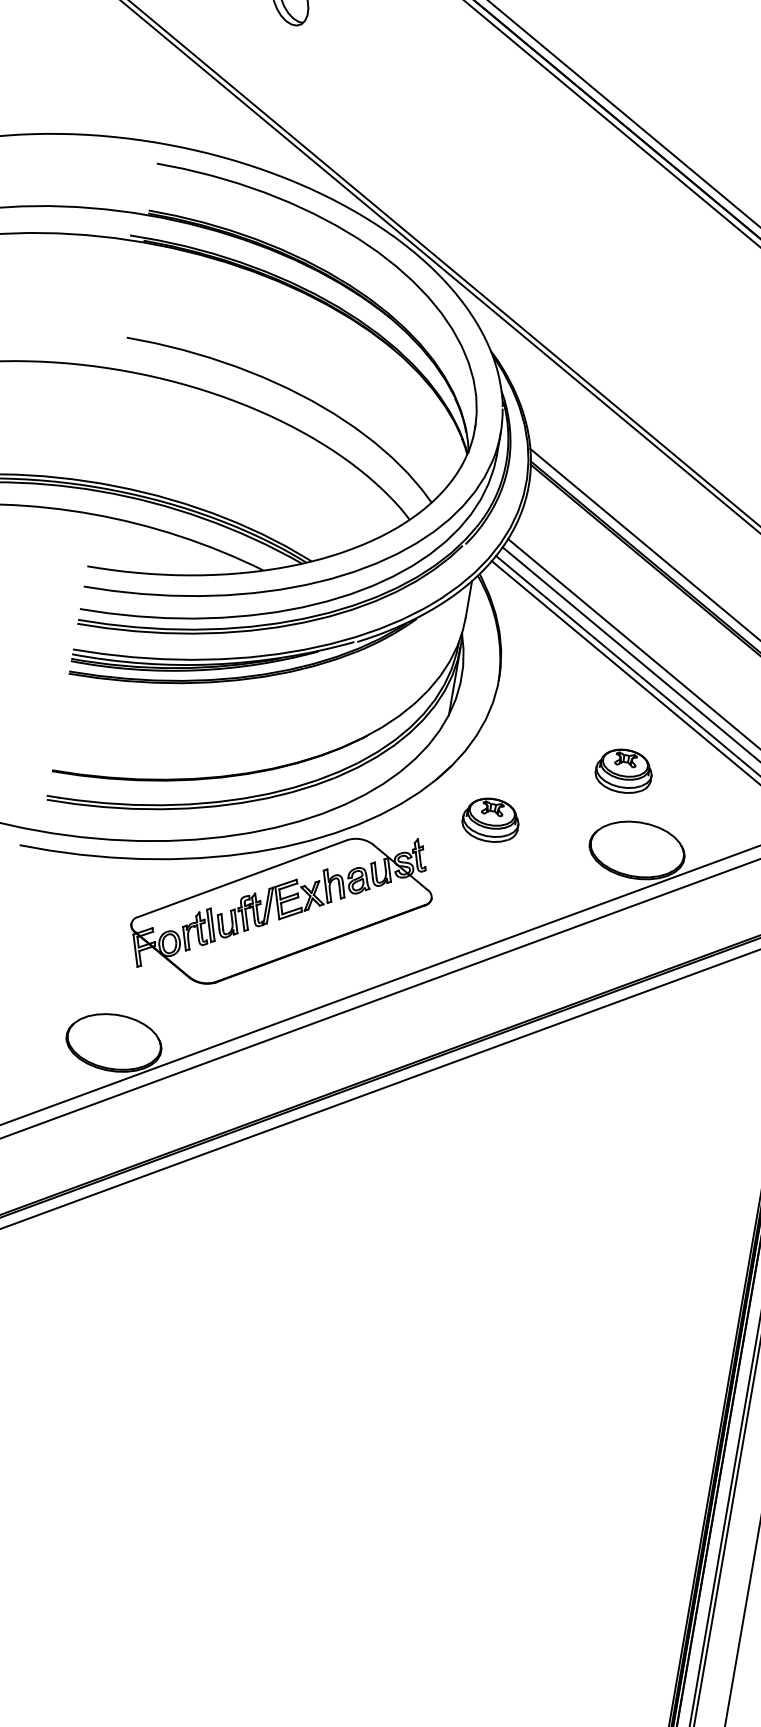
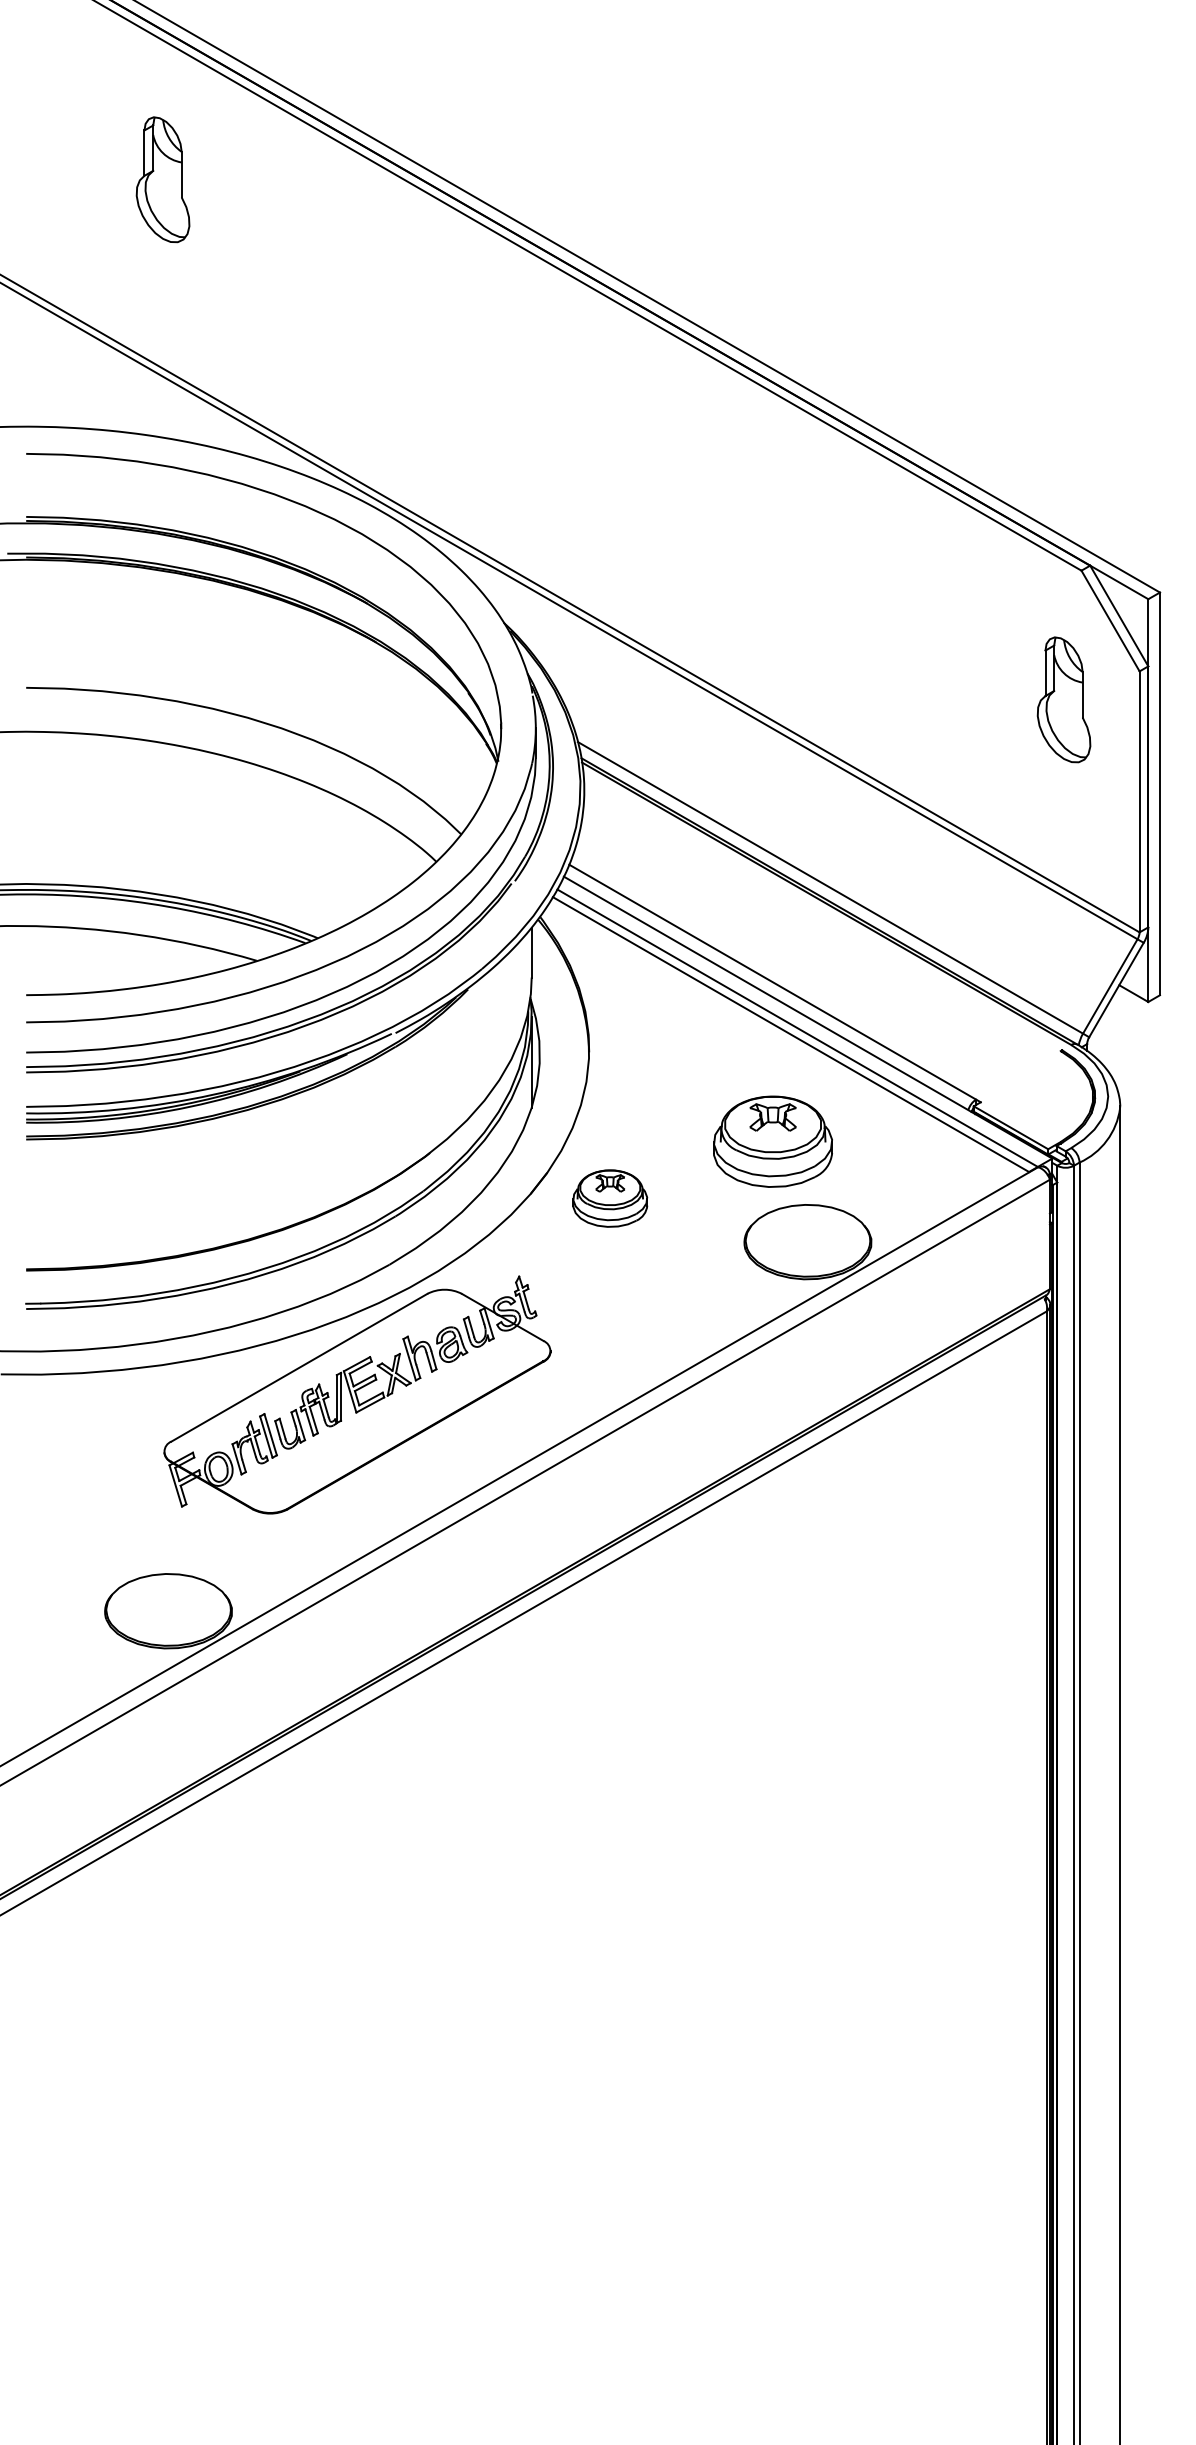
part: (623, 771) -> (772, 1141), size x1.6
part: (491, 820) -> (610, 1198), moved

